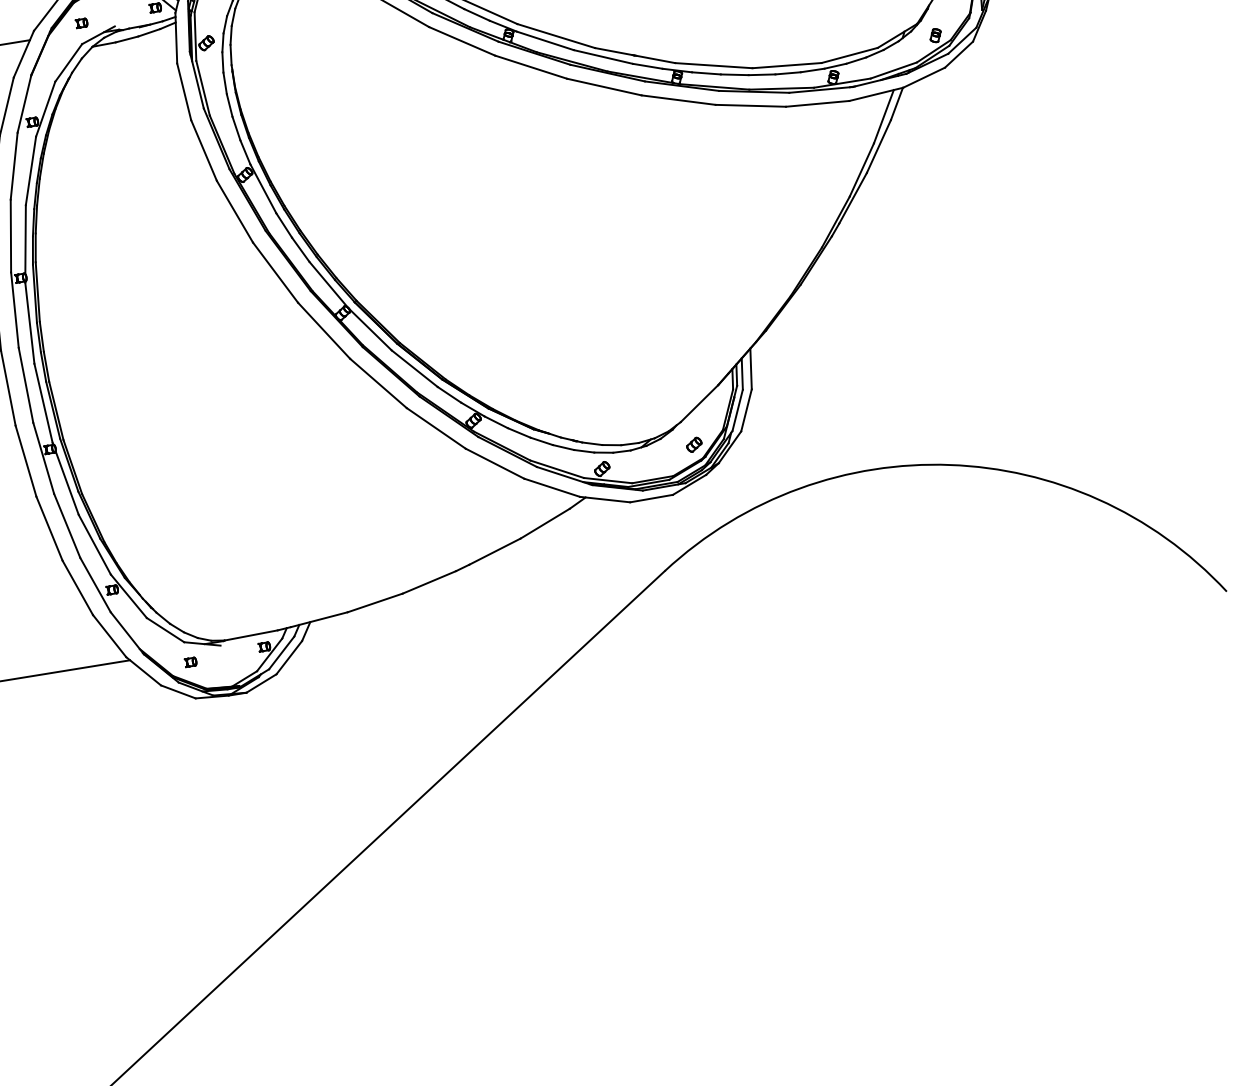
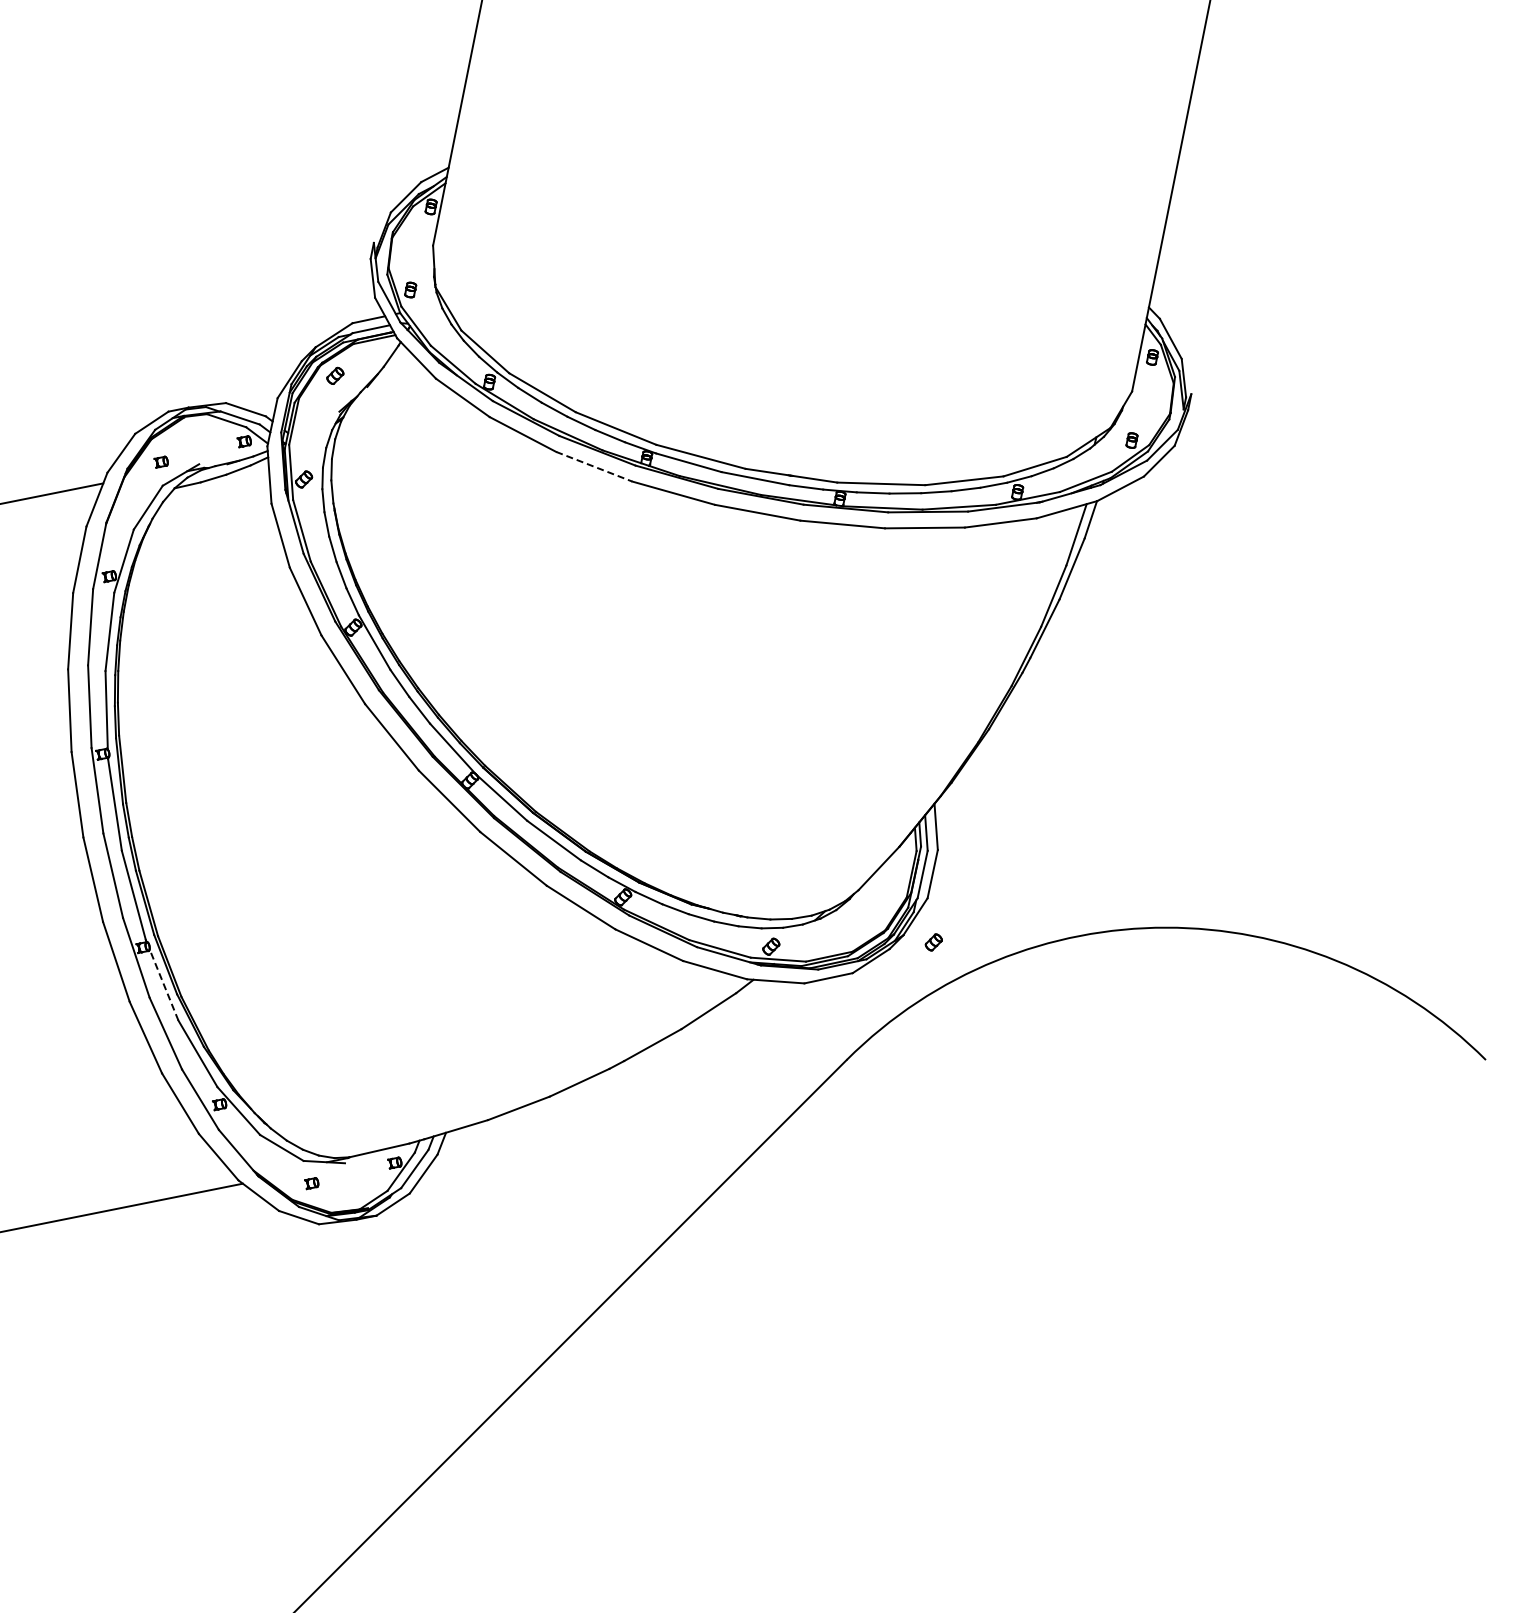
line: (462, 41) -> (594, 466), solid -> dashed
part: (693, 444) -> (933, 942), moved
line: (66, 482) -> (163, 984), solid -> dashed

